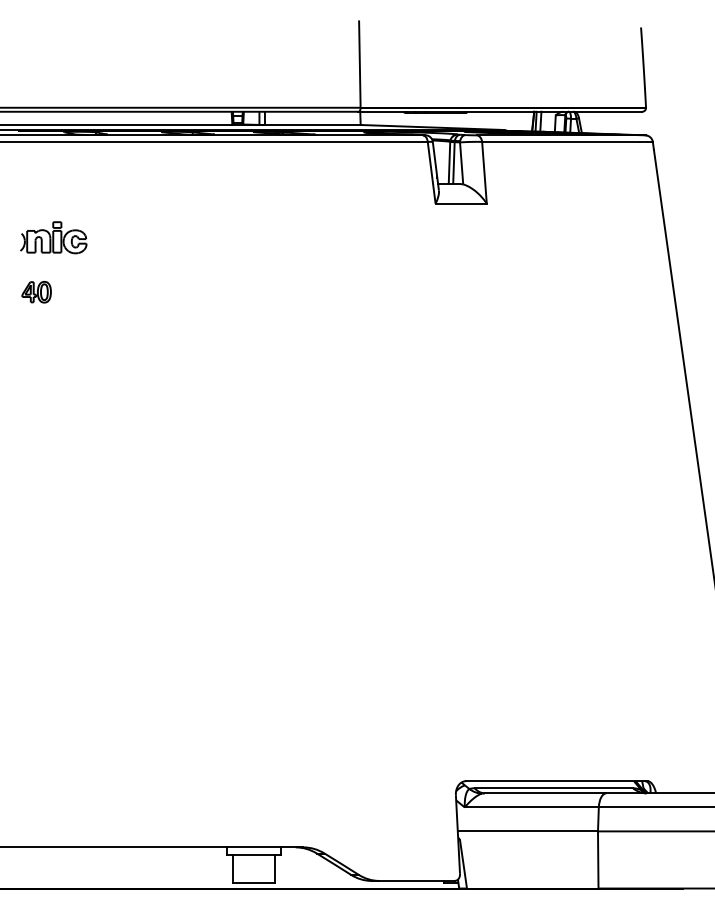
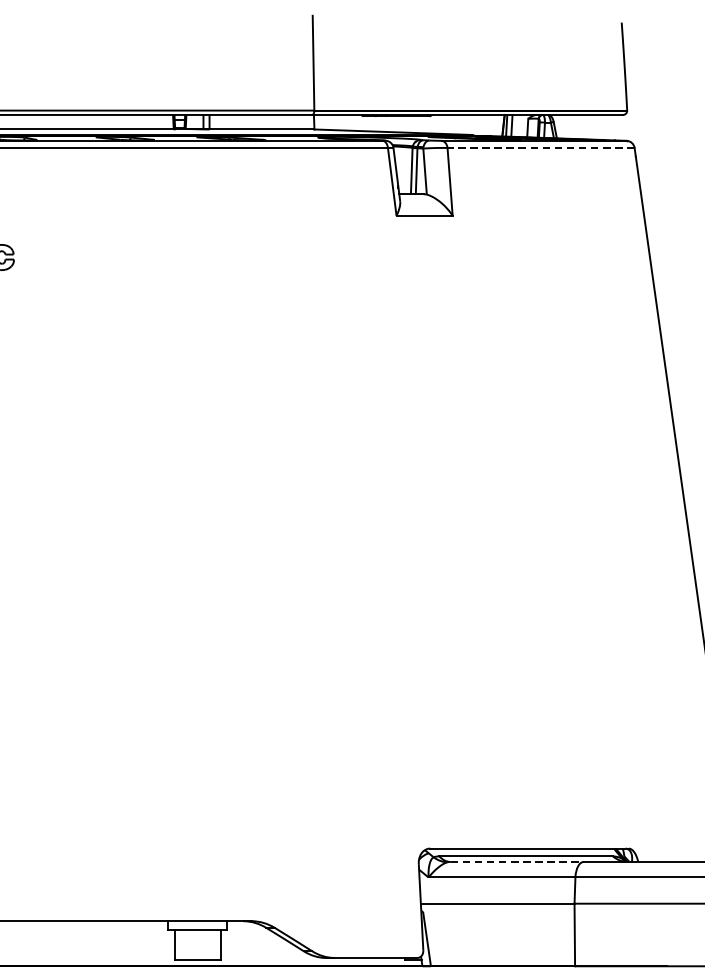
line: (566, 141) -> (540, 147), solid -> dashed
line: (545, 793) -> (516, 862), solid -> dashed

